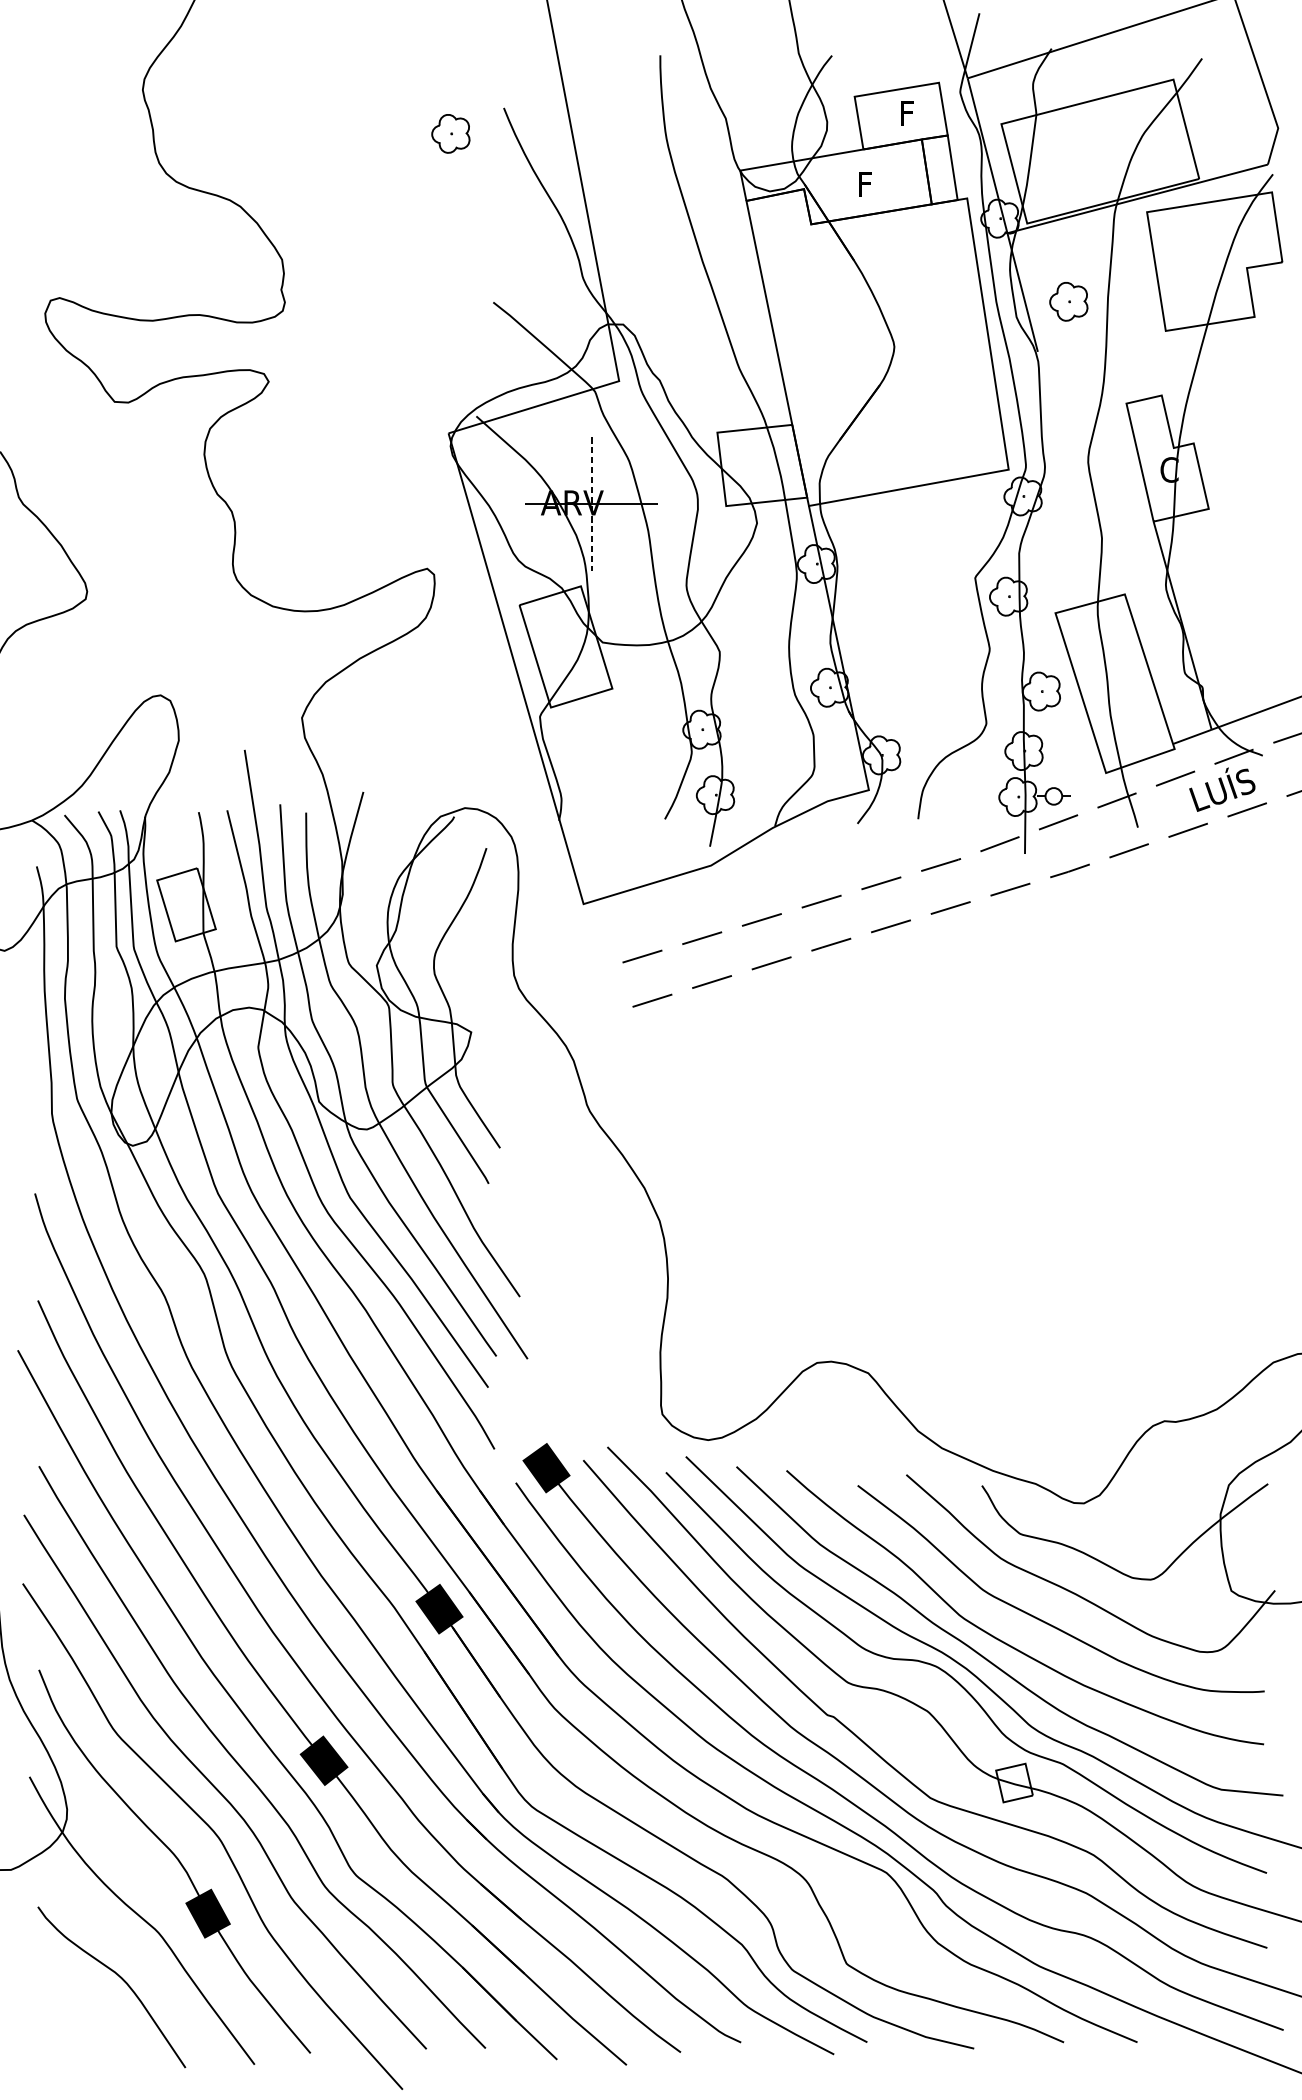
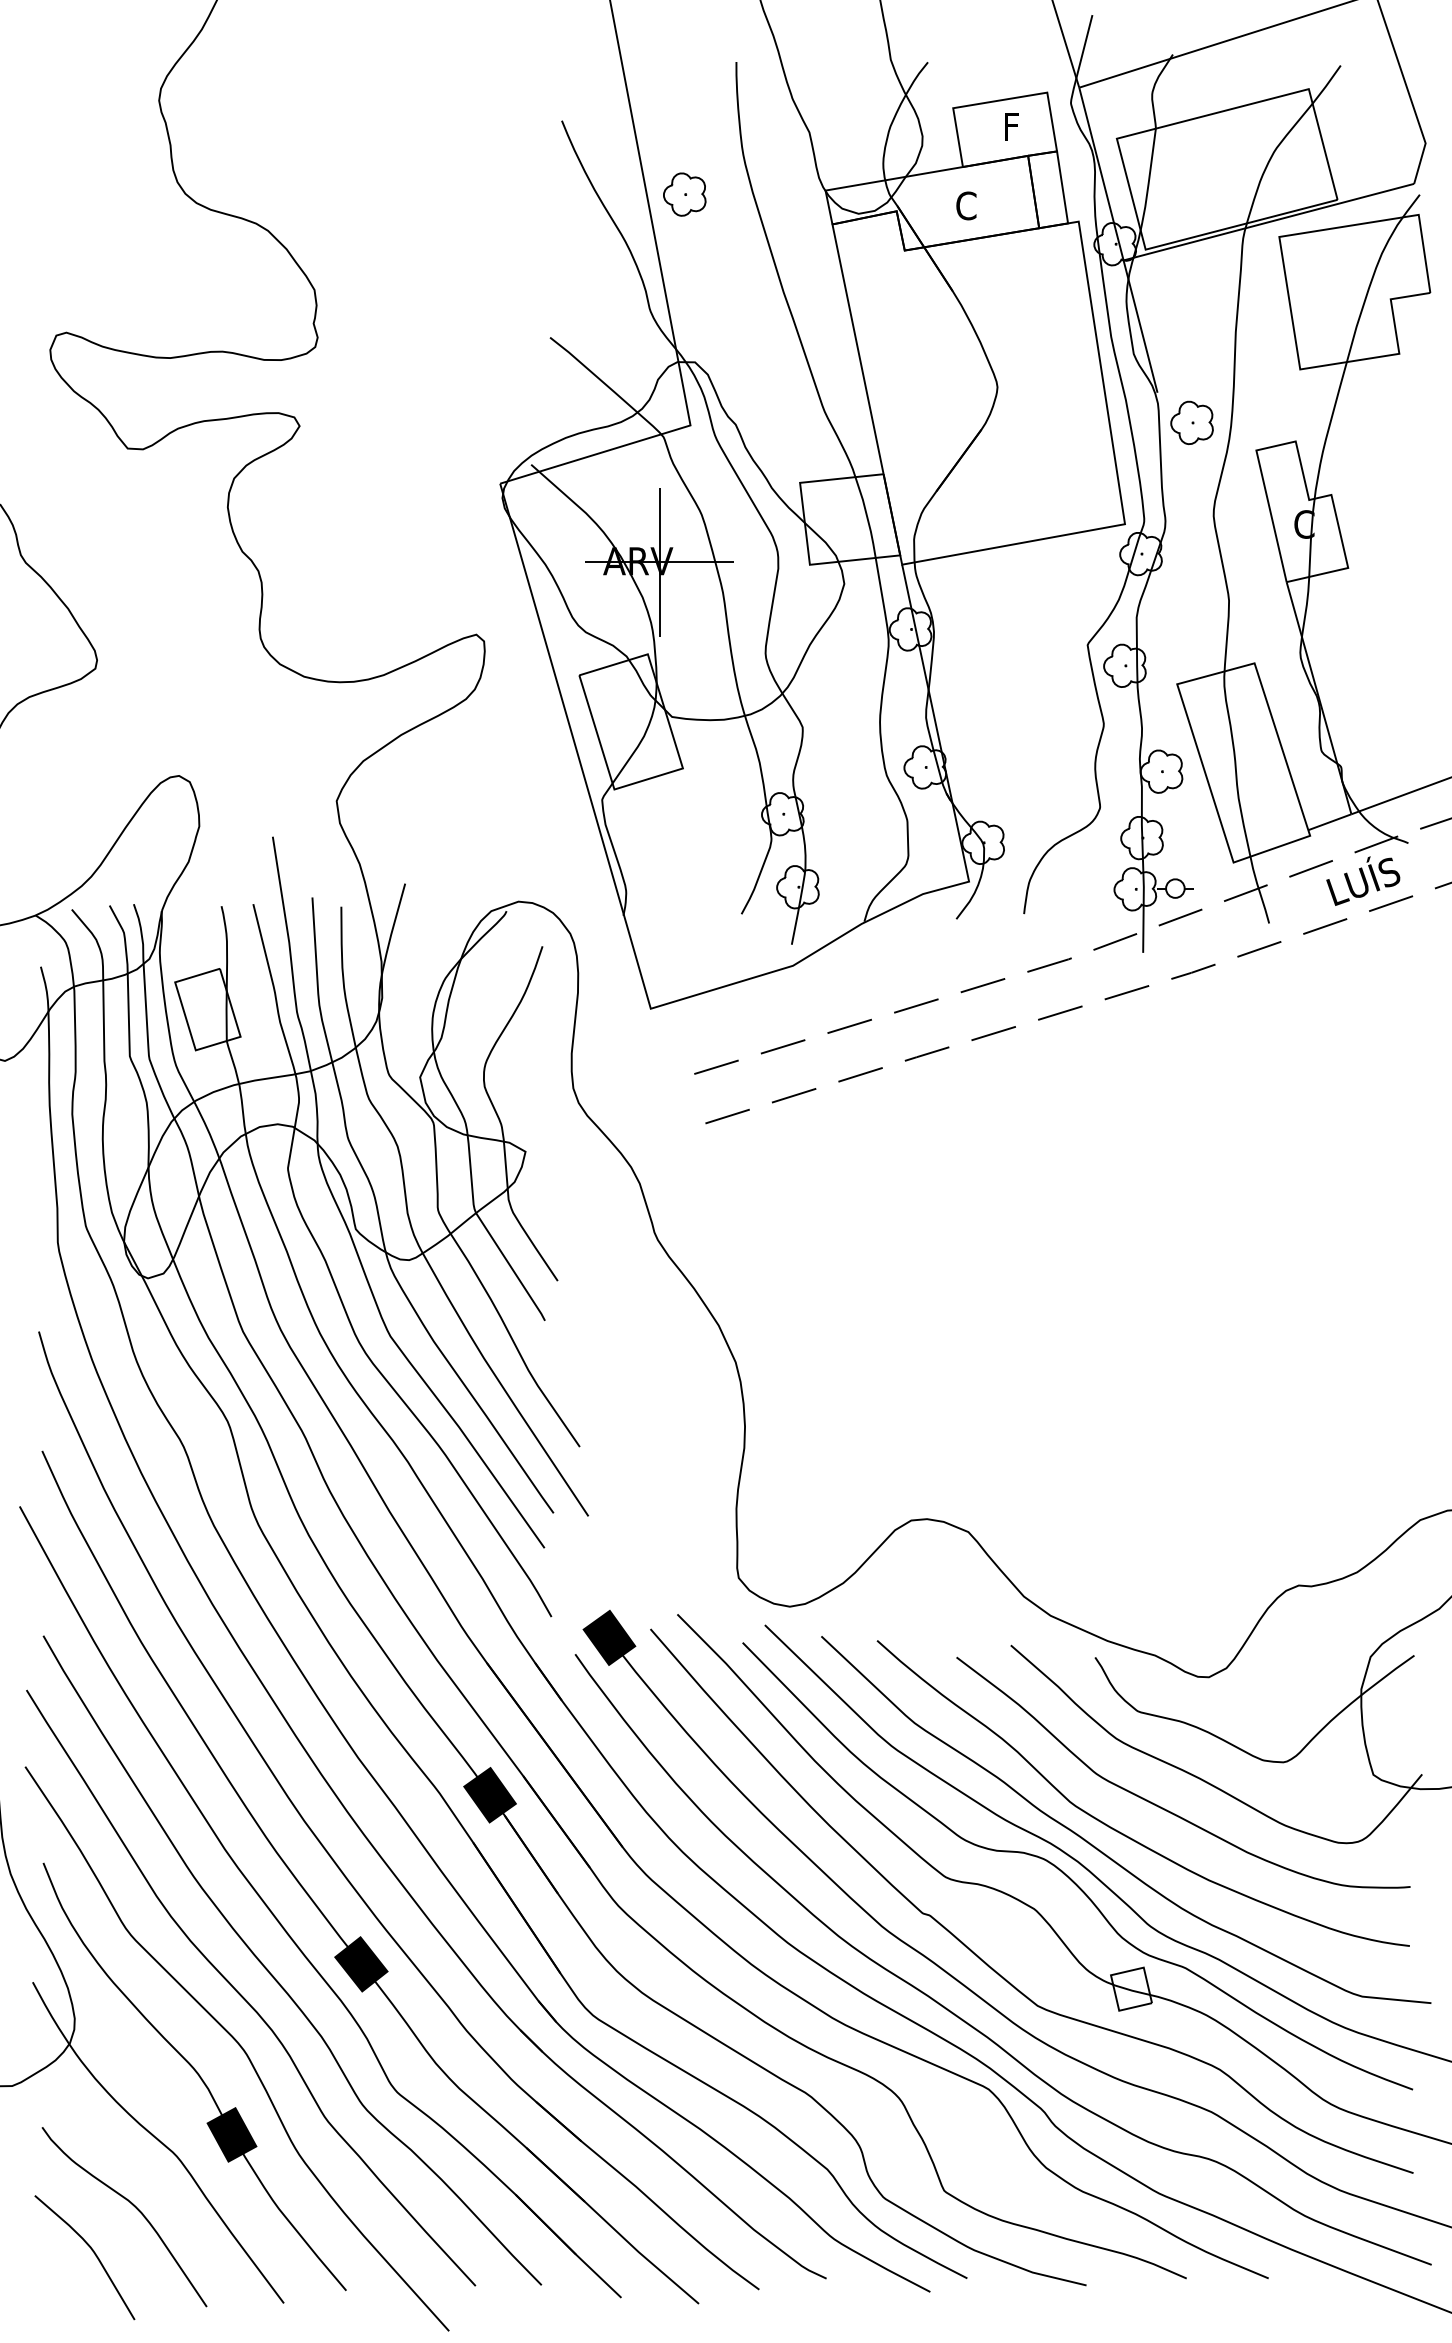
part: (450, 133) -> (684, 194), moved
text: (866, 183) -> (966, 205), F -> C
part: (1068, 301) -> (1191, 422), moved
line: (591, 504) -> (659, 562), dashed -> solid
curve: (83, 2020) -> (93, 2253), added

